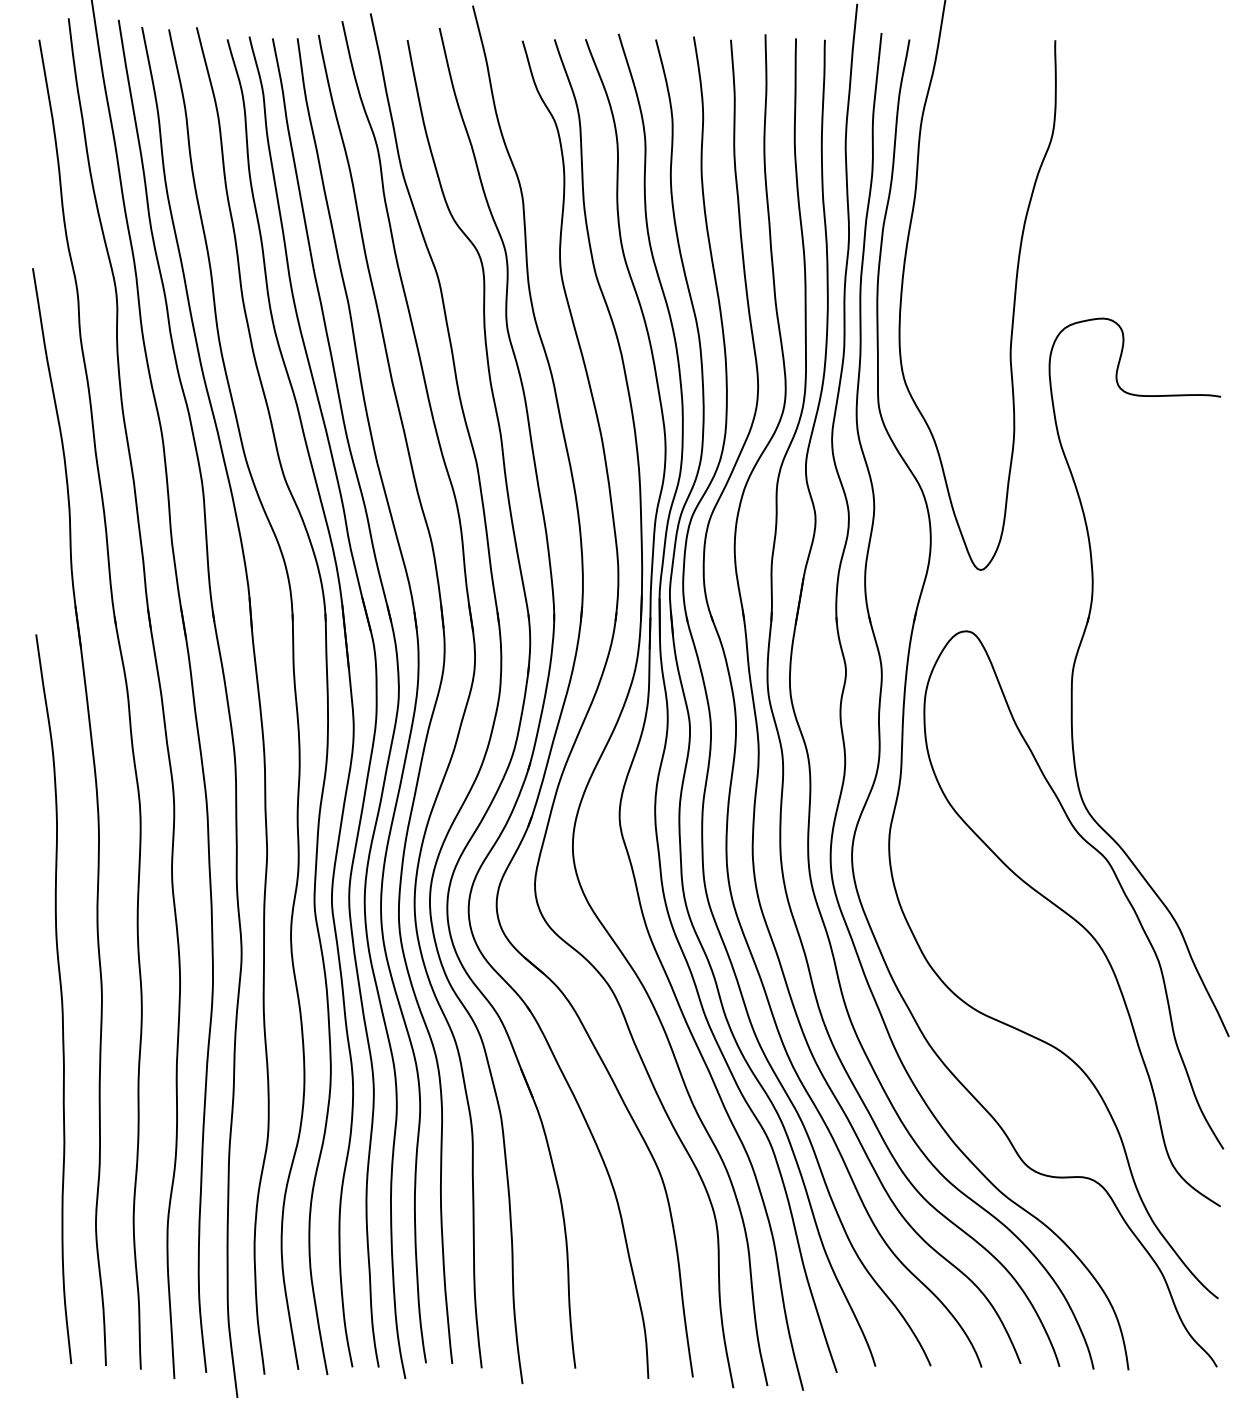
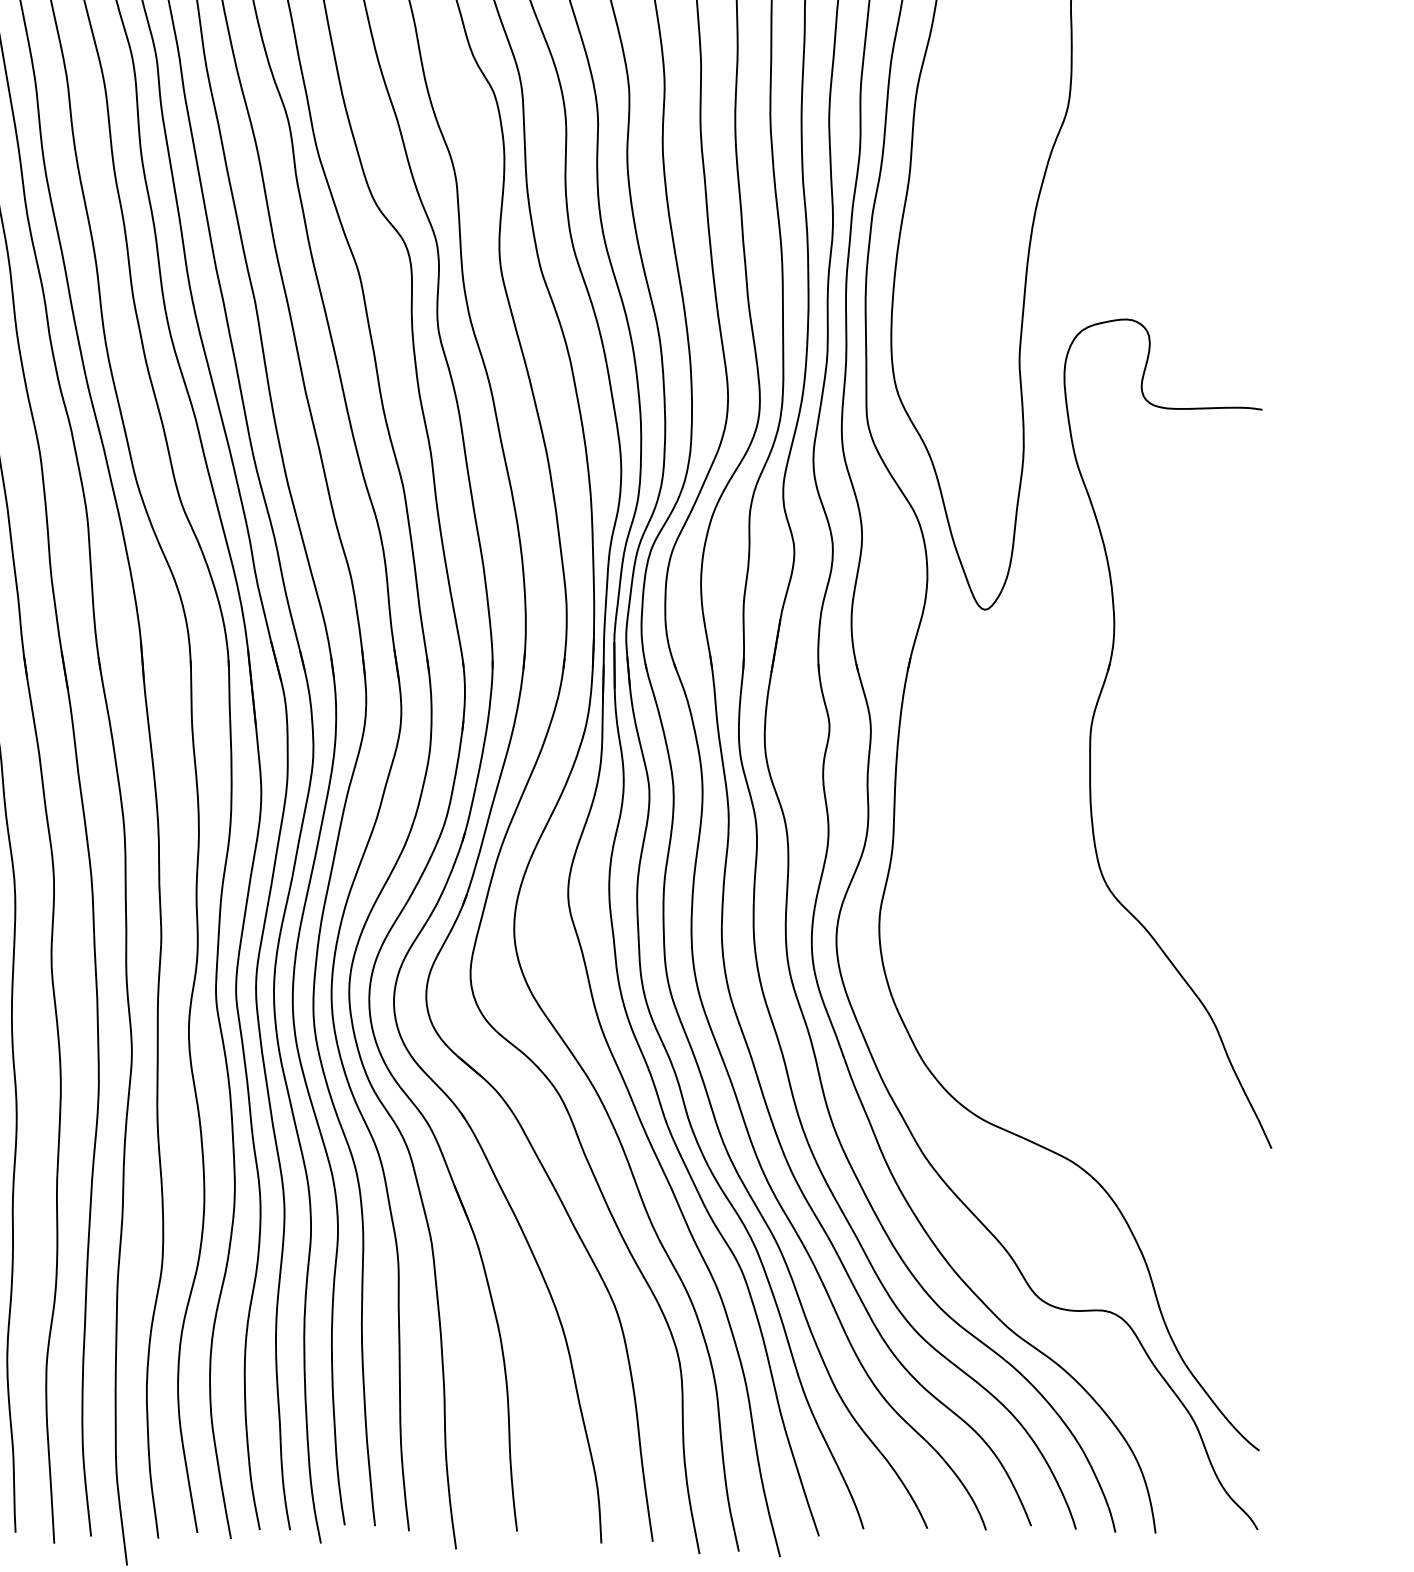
curve: (1073, 918) -> (1092, 1011), removed

